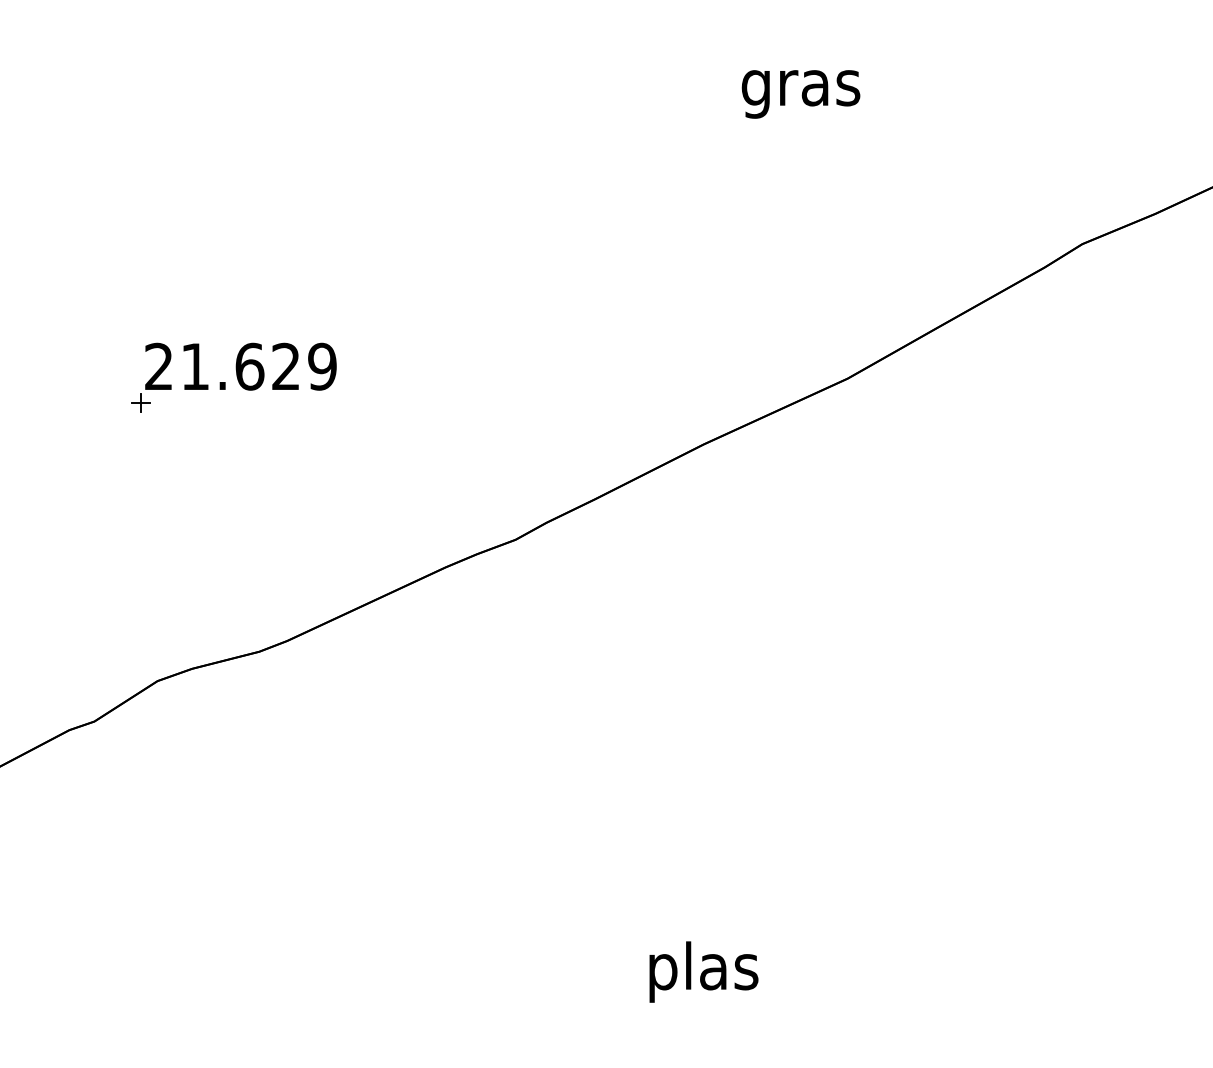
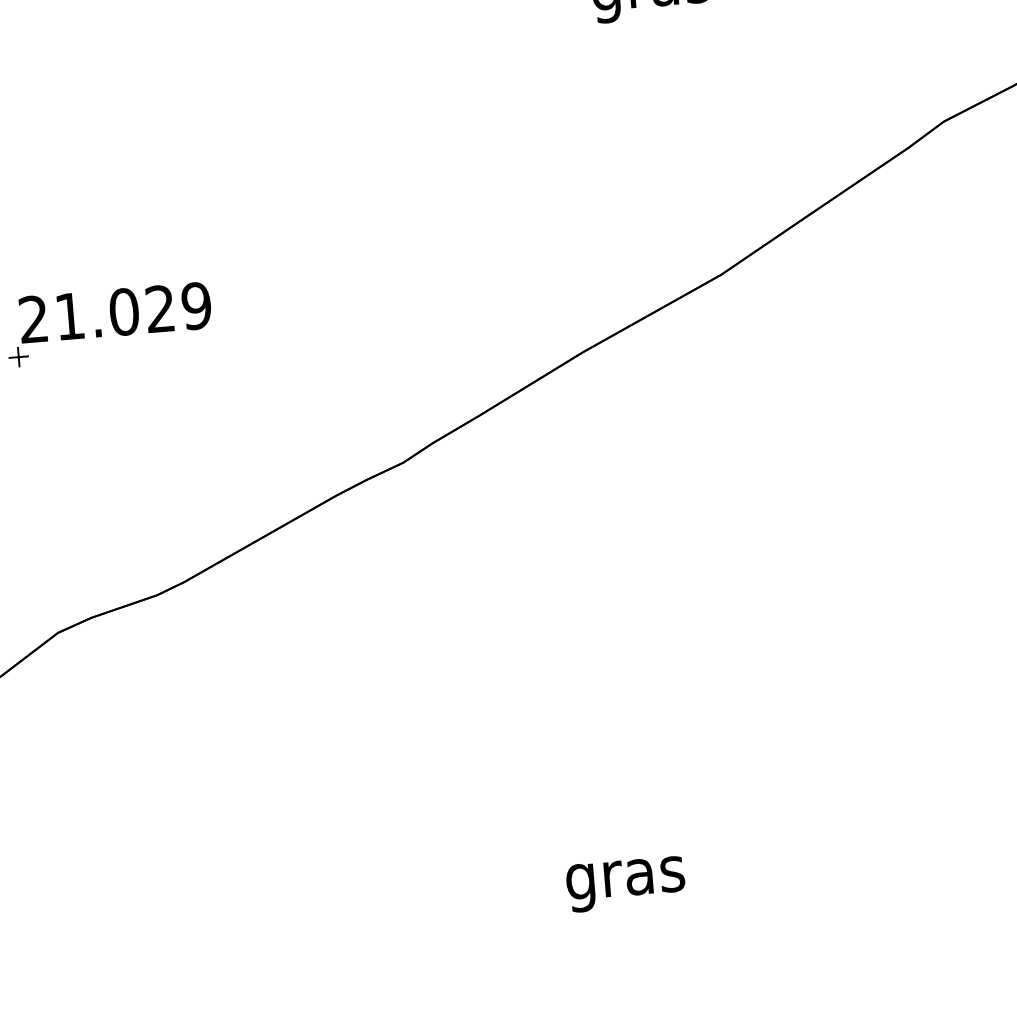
text: (249, 366) -> (123, 311), 21.629 -> 21.029
text: (702, 971) -> (624, 877), plas -> gras

